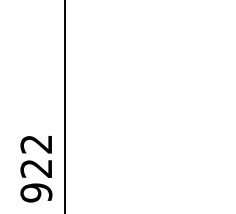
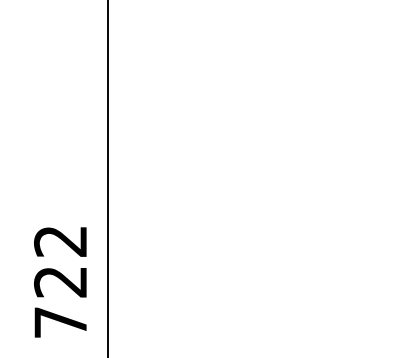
text: (36, 192) -> (60, 321), 922 -> 722

